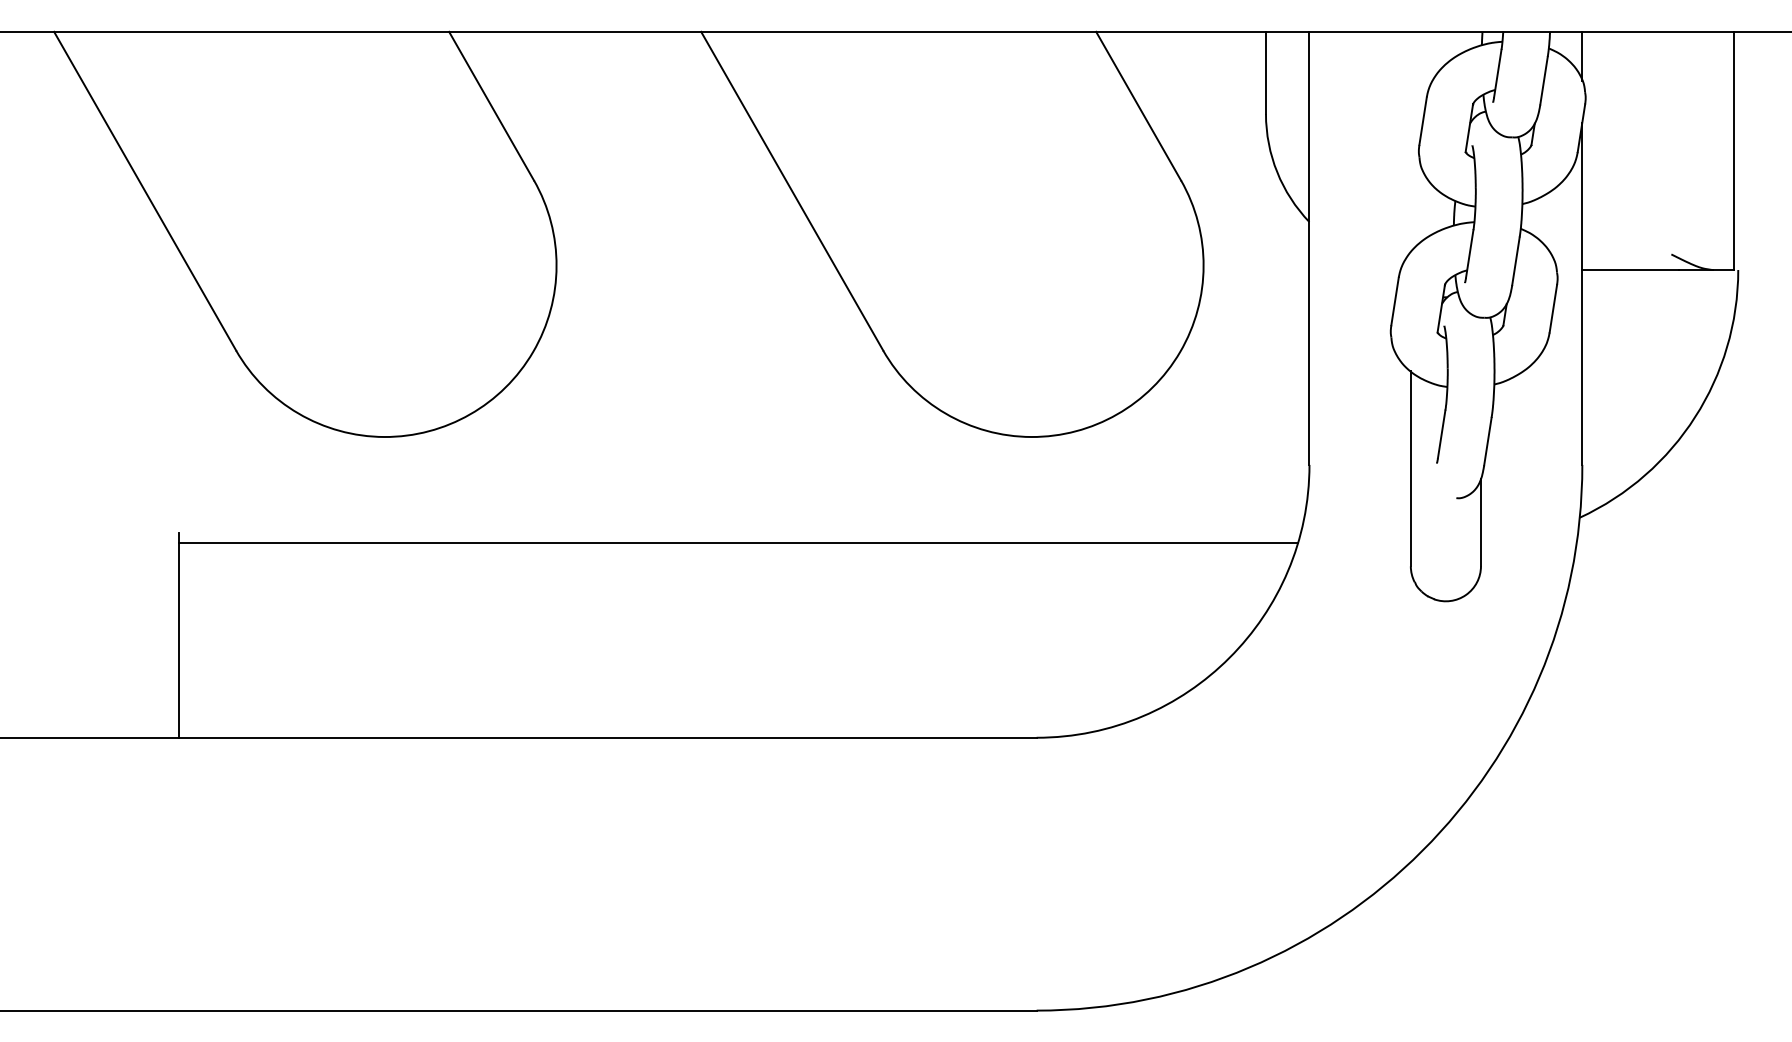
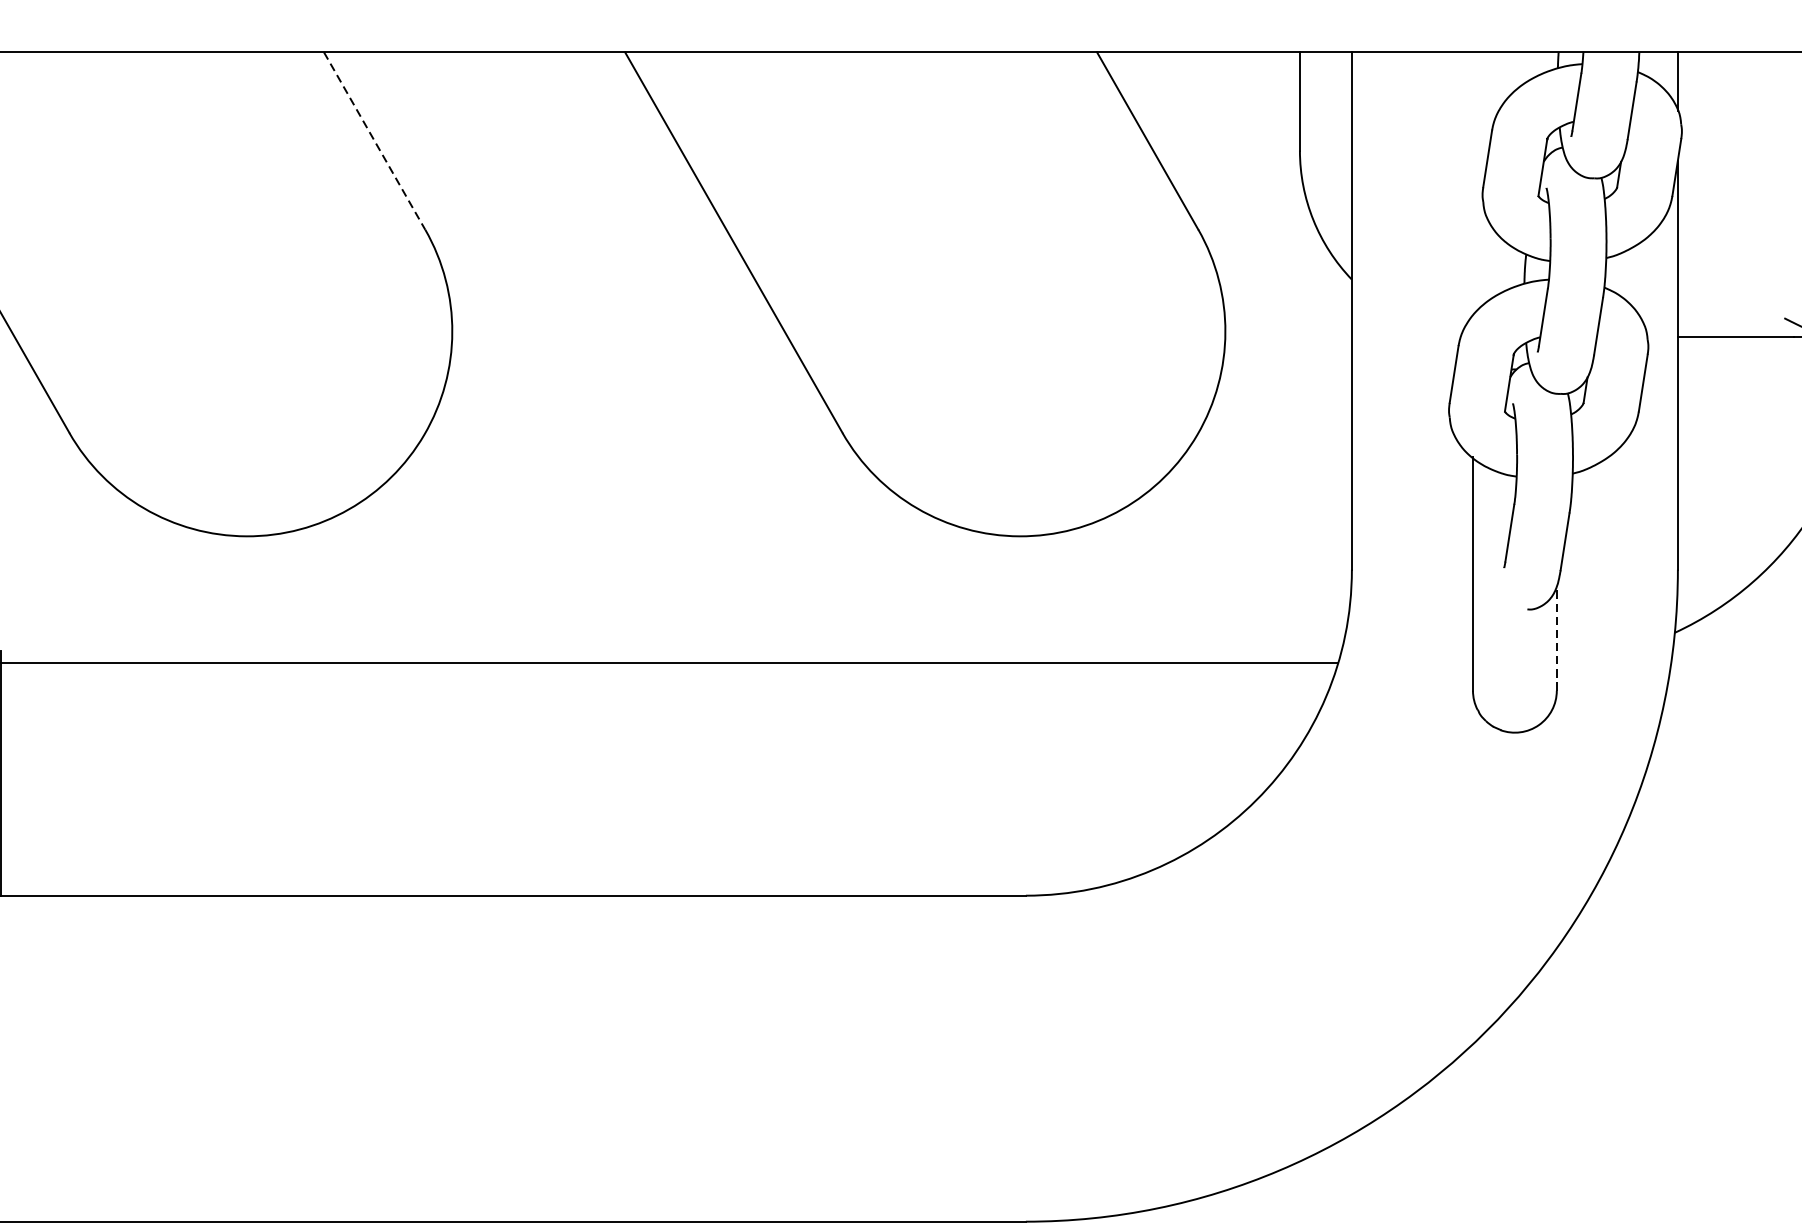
line: (491, 106) -> (374, 141), solid -> dashed
line: (1480, 522) -> (1556, 638), solid -> dashed

